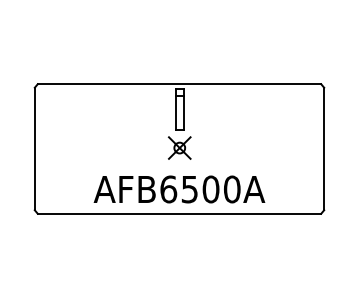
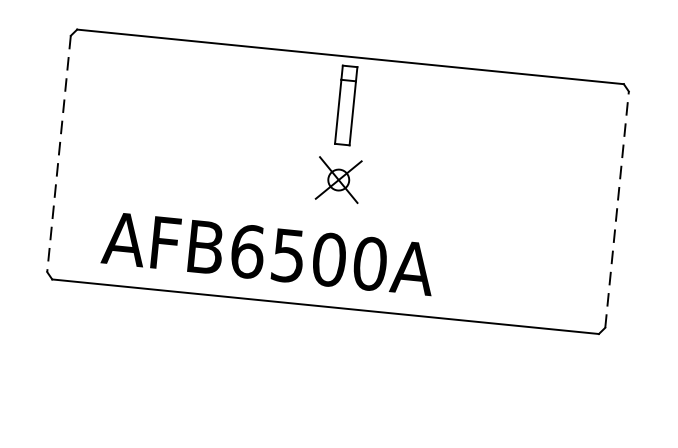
line: (324, 148) -> (617, 208), solid -> dashed
line: (34, 149) -> (58, 154), solid -> dashed
text: (179, 189) -> (268, 253), moved

